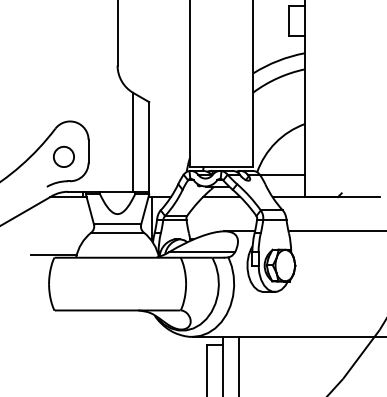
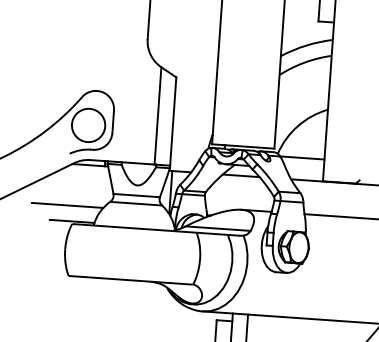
circle: (63, 156) -> (88, 124), size x1.67
line: (48, 239) -> (67, 205), added

